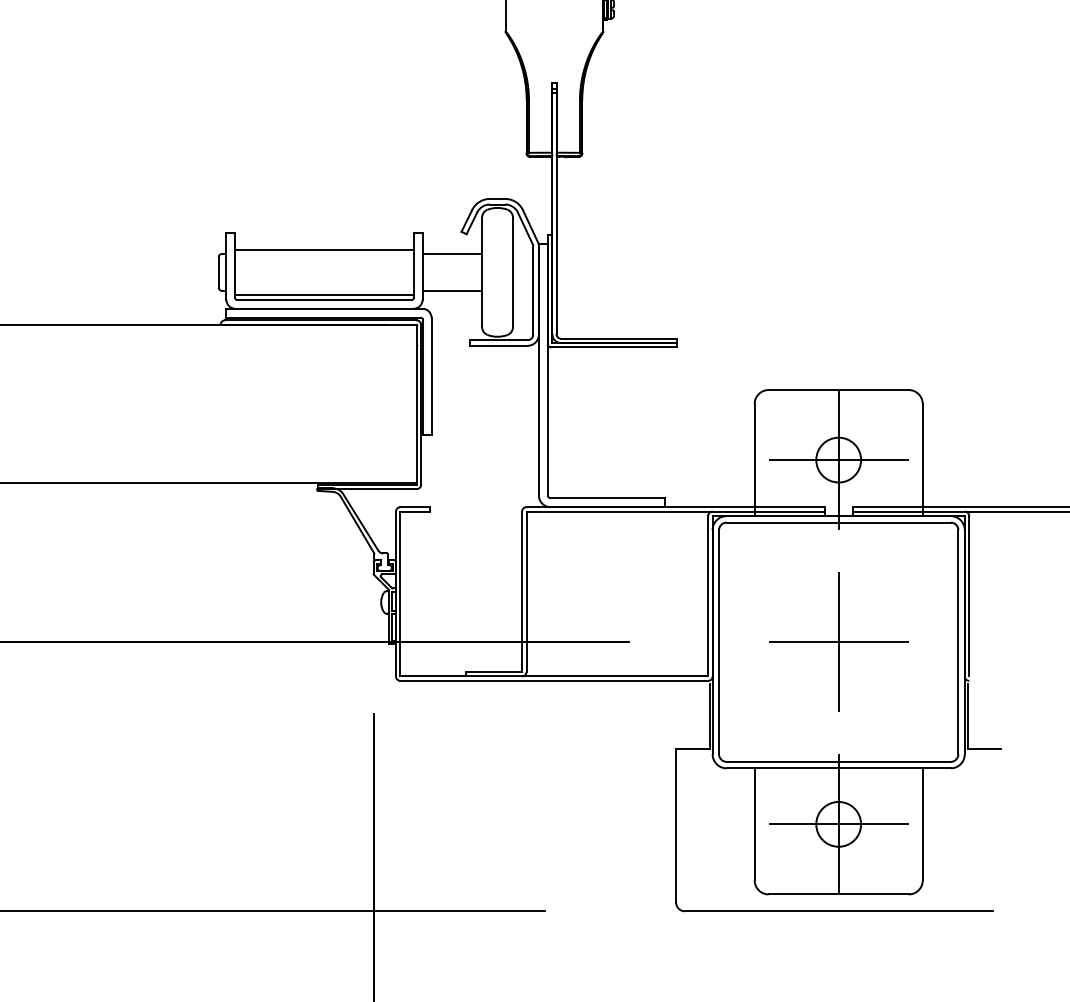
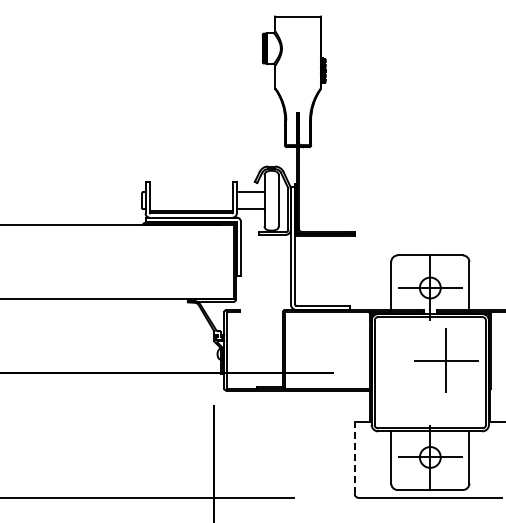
line: (323, 250) -> (190, 190), removed
part: (839, 641) -> (446, 360), moved
line: (675, 826) -> (354, 458), solid -> dashed

